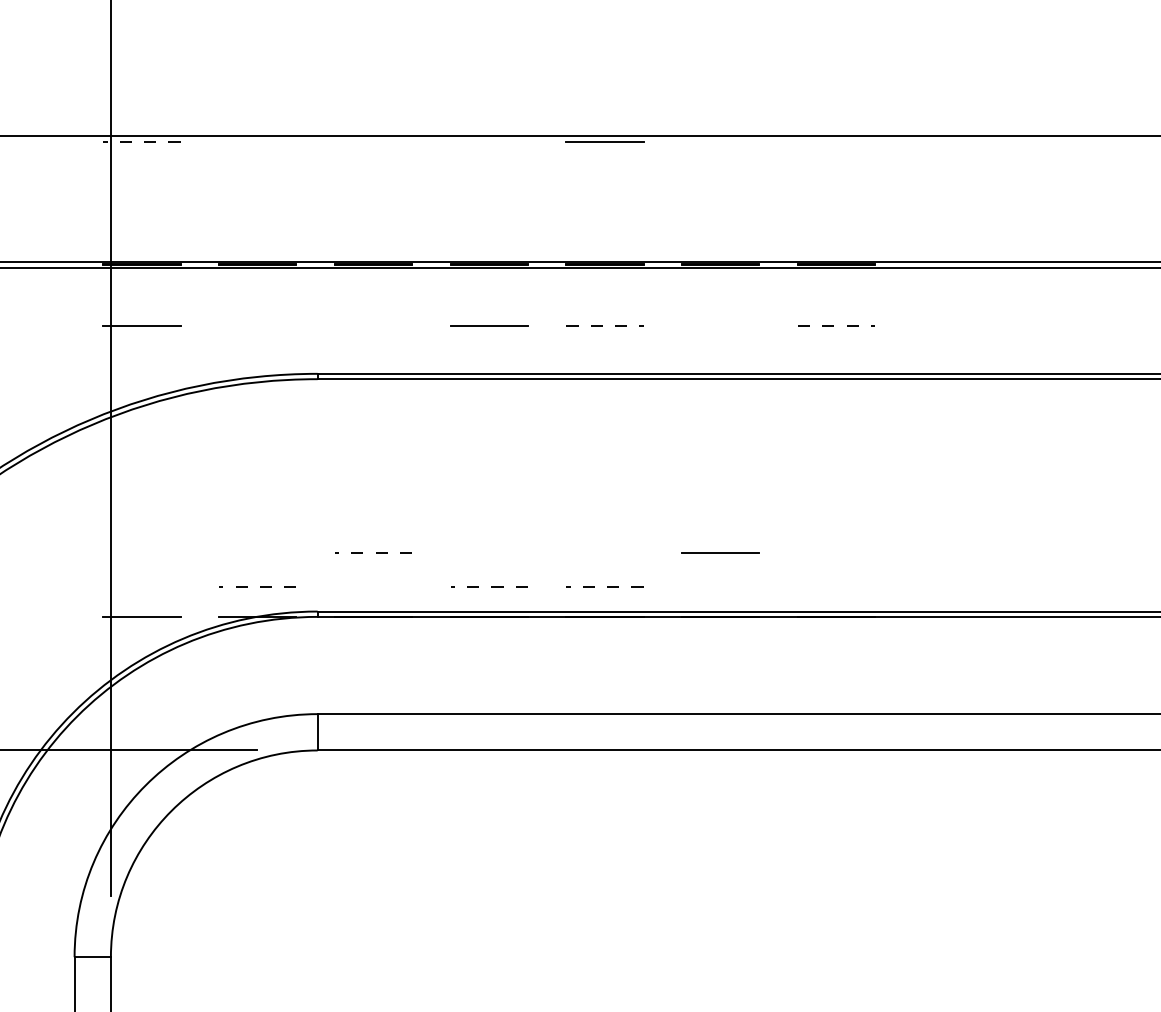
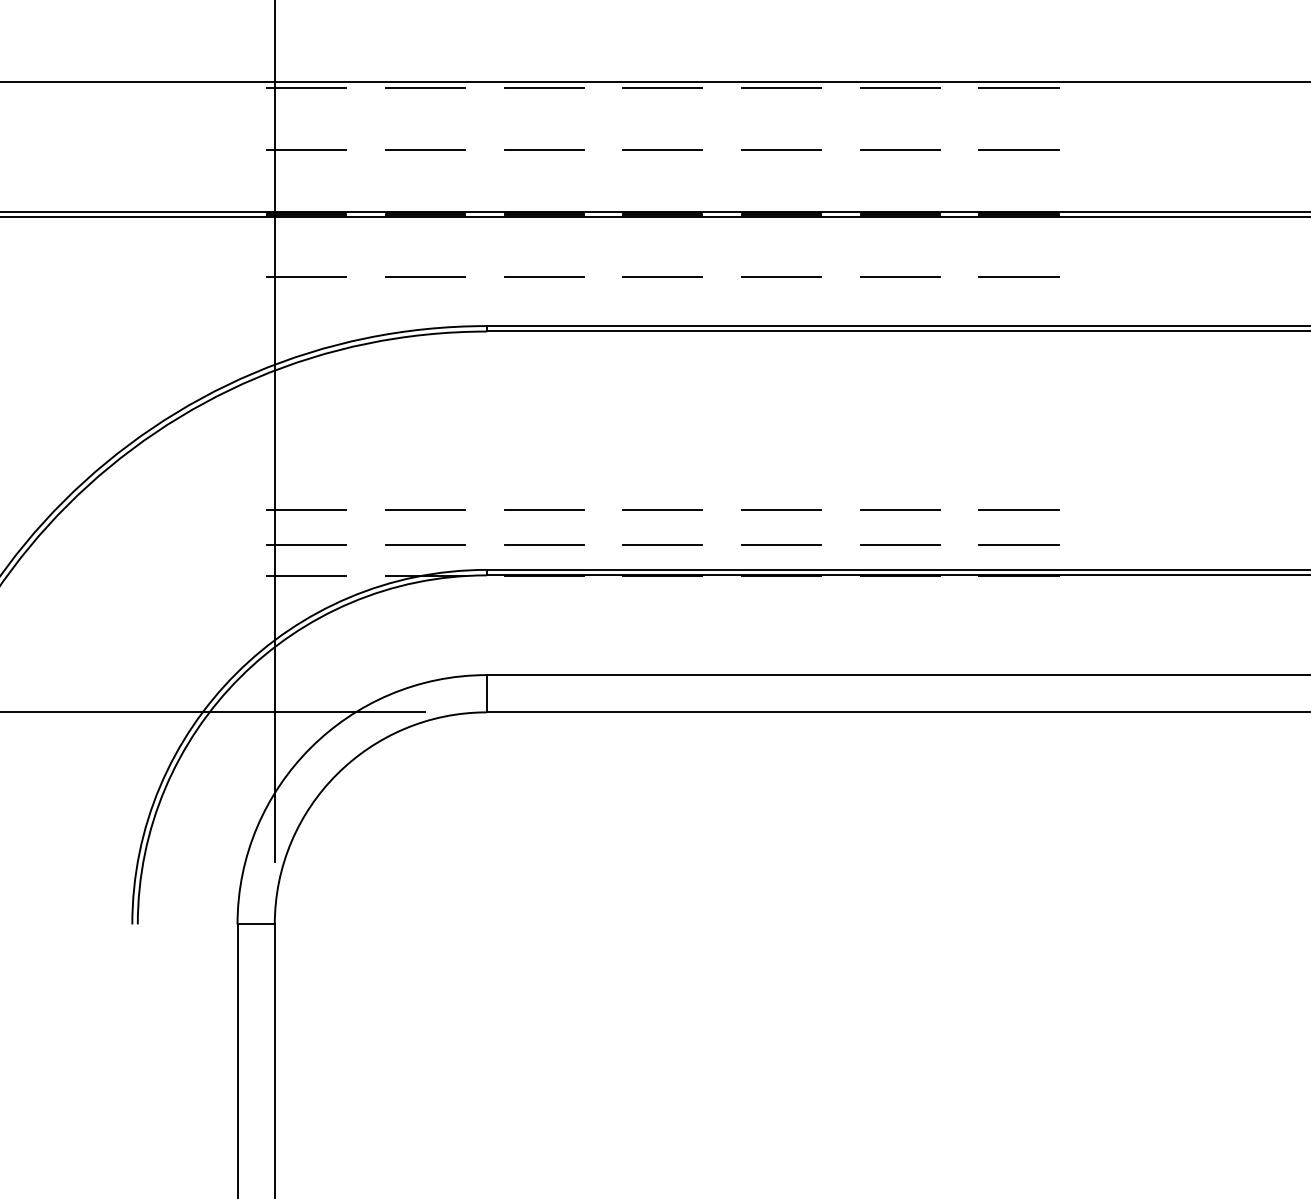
line: (141, 141) -> (306, 87), dashed -> solid
line: (257, 141) -> (425, 87), added
line: (372, 141) -> (543, 87), added
line: (488, 141) -> (662, 87), added
line: (720, 141) -> (899, 87), added
line: (836, 141) -> (1018, 87), added
line: (257, 201) -> (425, 149), added
line: (836, 201) -> (1018, 149), added
line: (141, 202) -> (306, 150), added
line: (372, 202) -> (543, 150), added
line: (488, 202) -> (662, 150), added
line: (604, 202) -> (781, 150), added
line: (720, 202) -> (899, 150), added
line: (257, 326) -> (425, 277), added
line: (372, 326) -> (543, 277), added
line: (604, 326) -> (781, 277), dashed -> solid
line: (720, 326) -> (899, 277), added
line: (837, 326) -> (1019, 277), dashed -> solid
line: (141, 552) -> (306, 509), added
line: (257, 552) -> (425, 509), added
line: (373, 552) -> (544, 509), dashed -> solid
line: (488, 552) -> (662, 509), added
line: (604, 552) -> (781, 509), added
line: (836, 552) -> (1018, 509), added
line: (141, 586) -> (306, 544), added
line: (257, 586) -> (425, 544), dashed -> solid
line: (372, 586) -> (543, 544), added
line: (488, 586) -> (662, 544), dashed -> solid
line: (604, 586) -> (781, 544), dashed -> solid
line: (720, 586) -> (899, 544), added
line: (836, 586) -> (1018, 544), added

